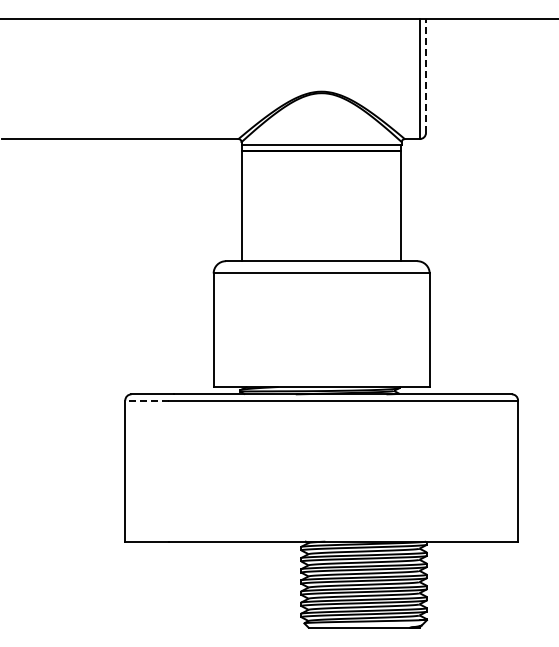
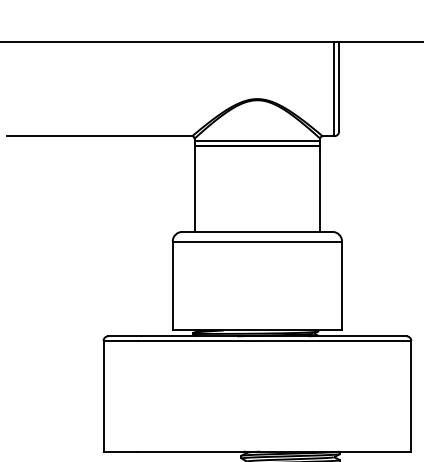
line: (426, 76) -> (339, 87), dashed -> solid
line: (147, 400) -> (120, 341), dashed -> solid

